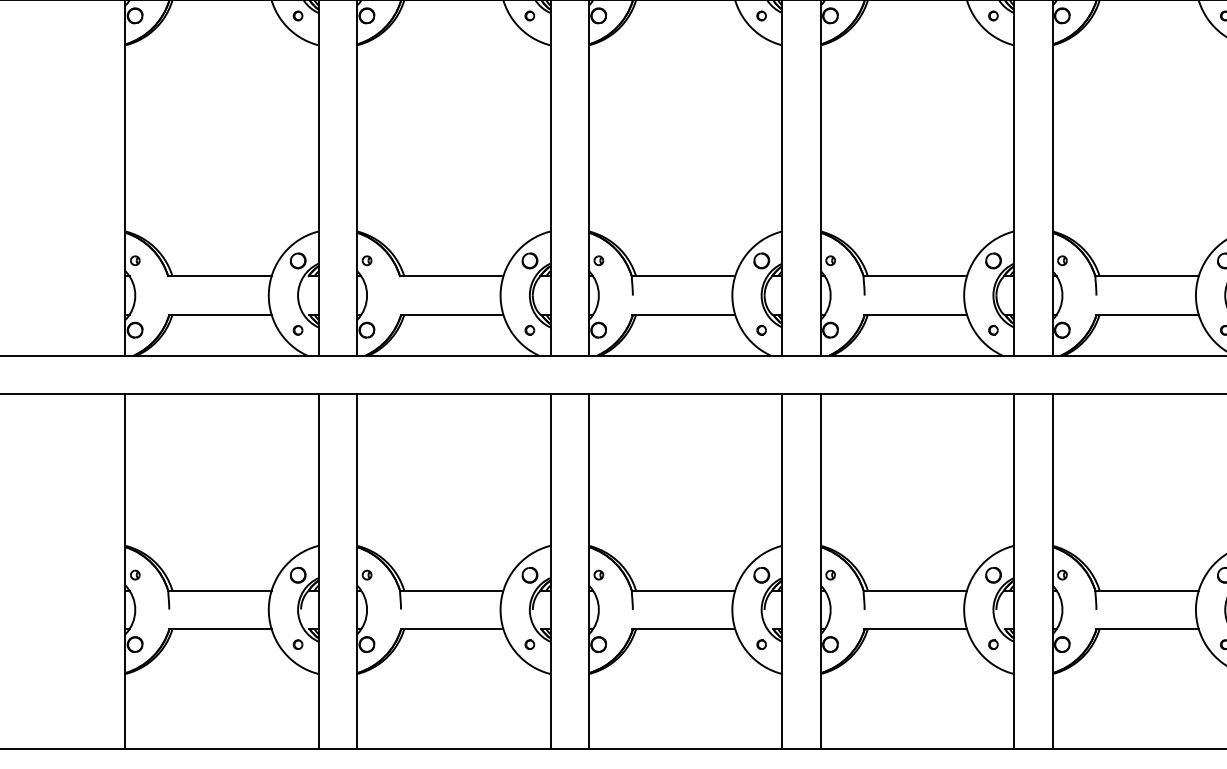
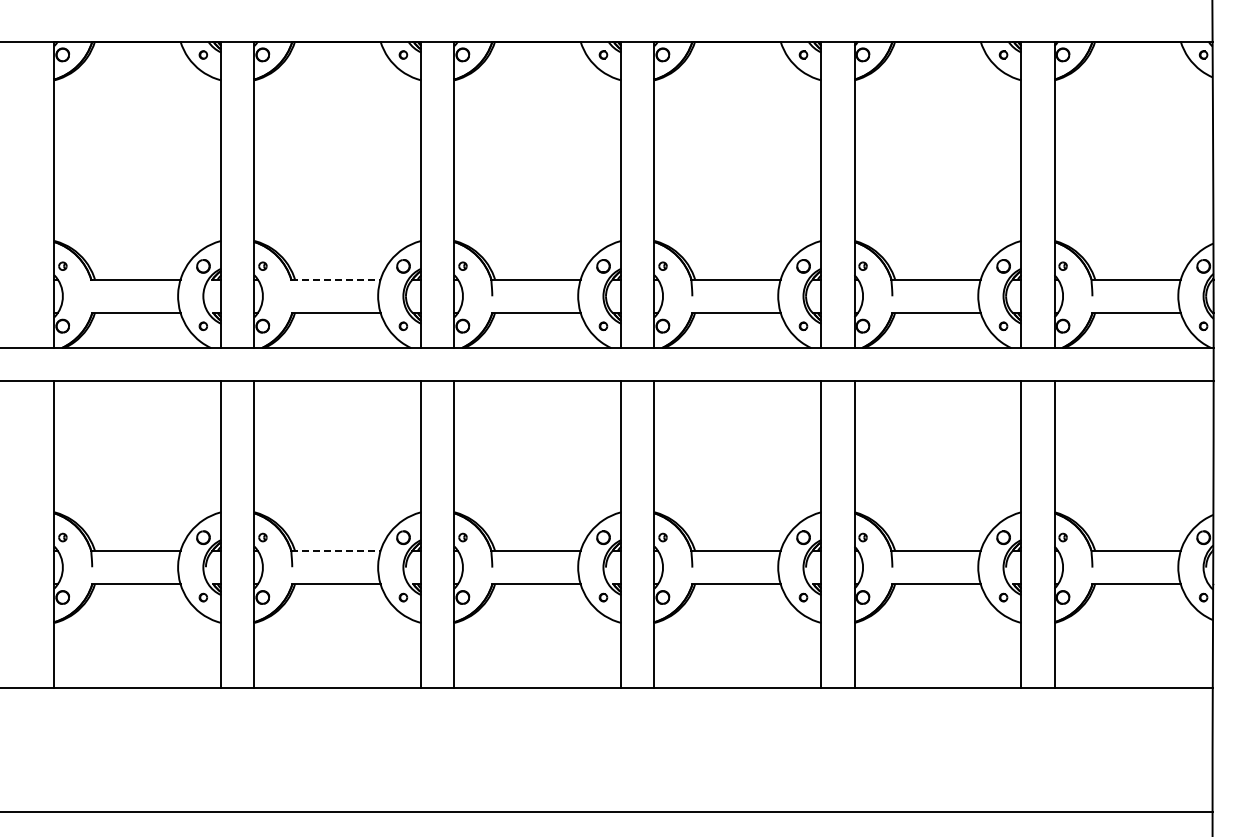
line: (451, 276) -> (335, 279), solid -> dashed
line: (451, 591) -> (335, 551), solid -> dashed

